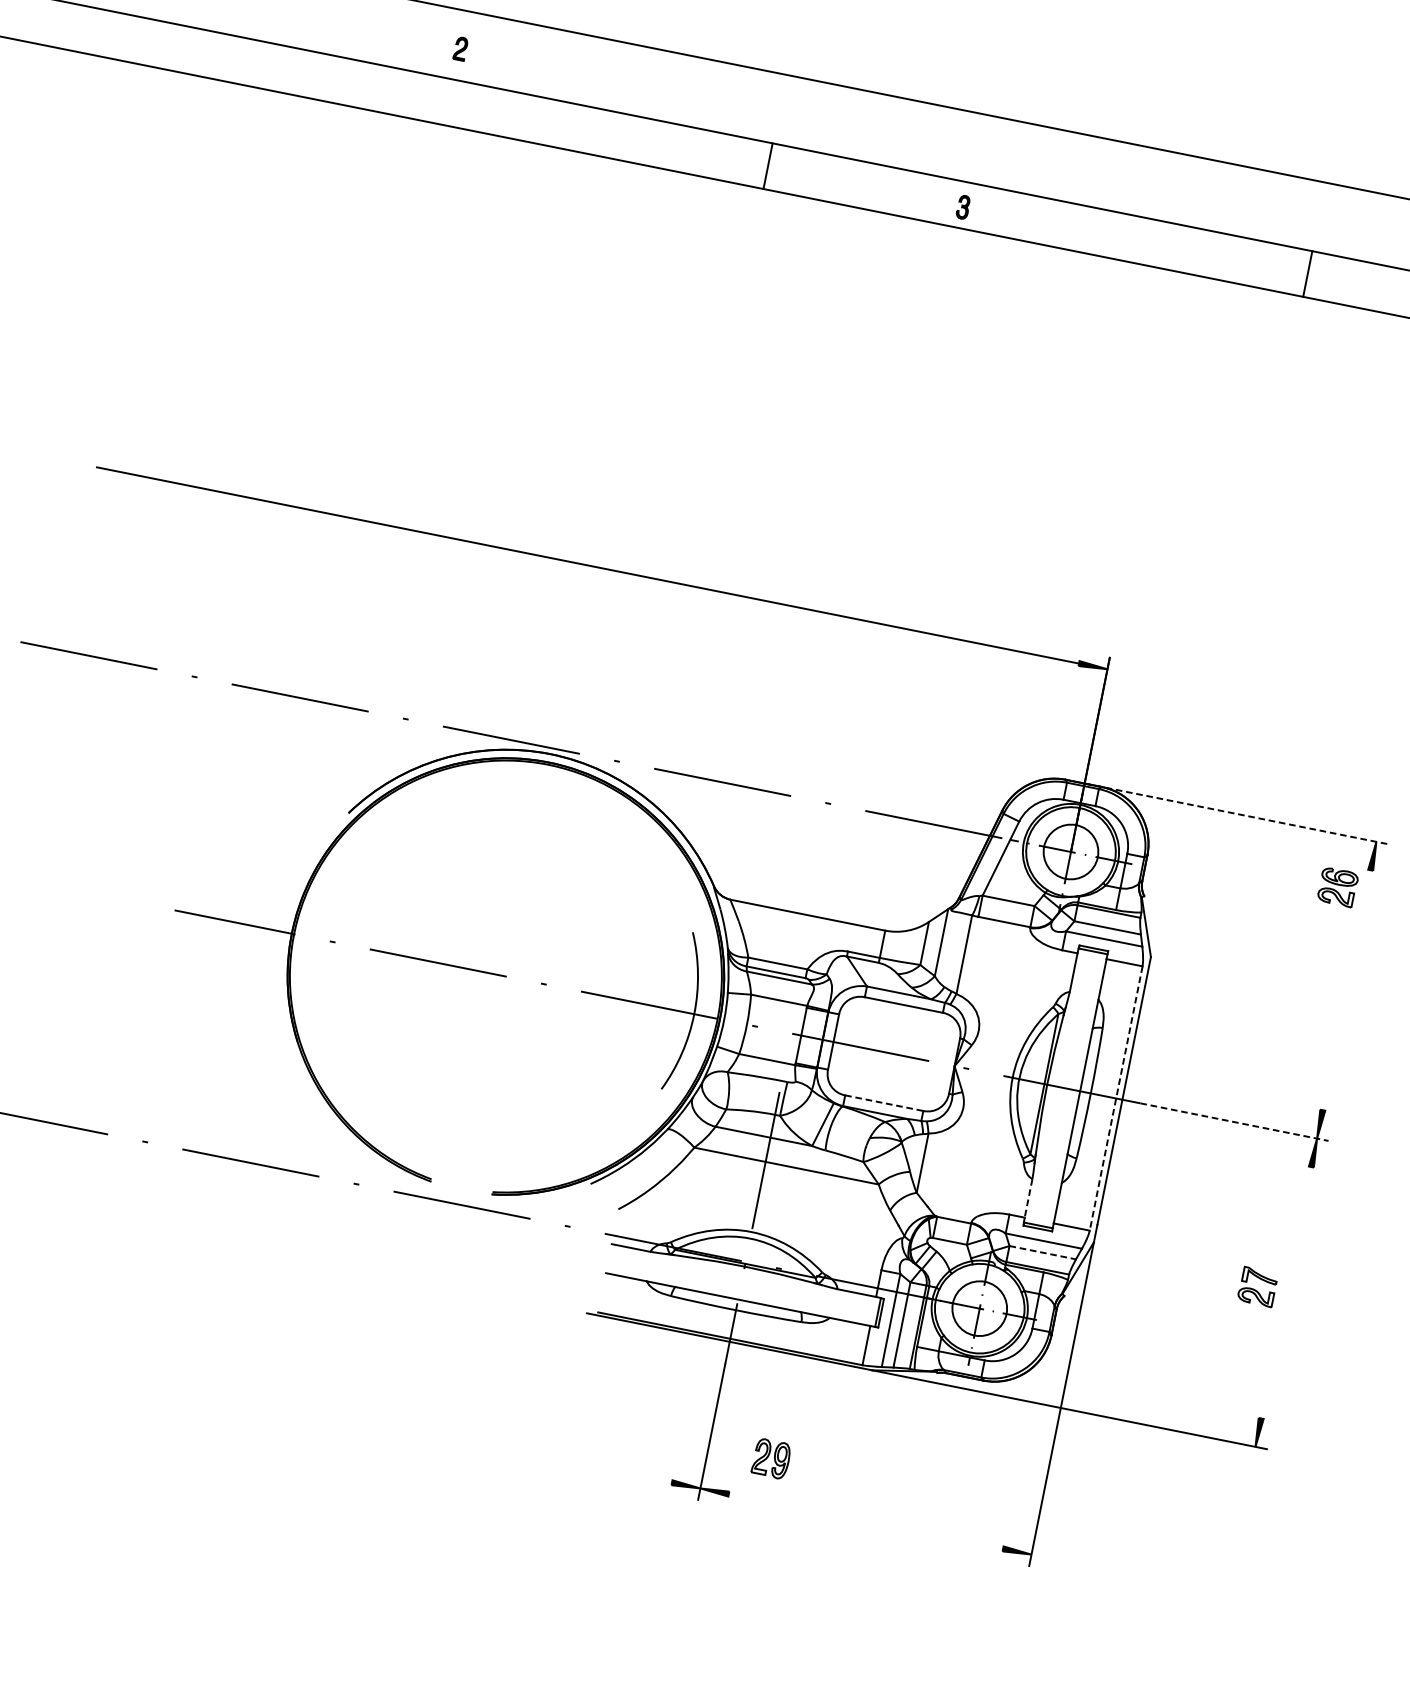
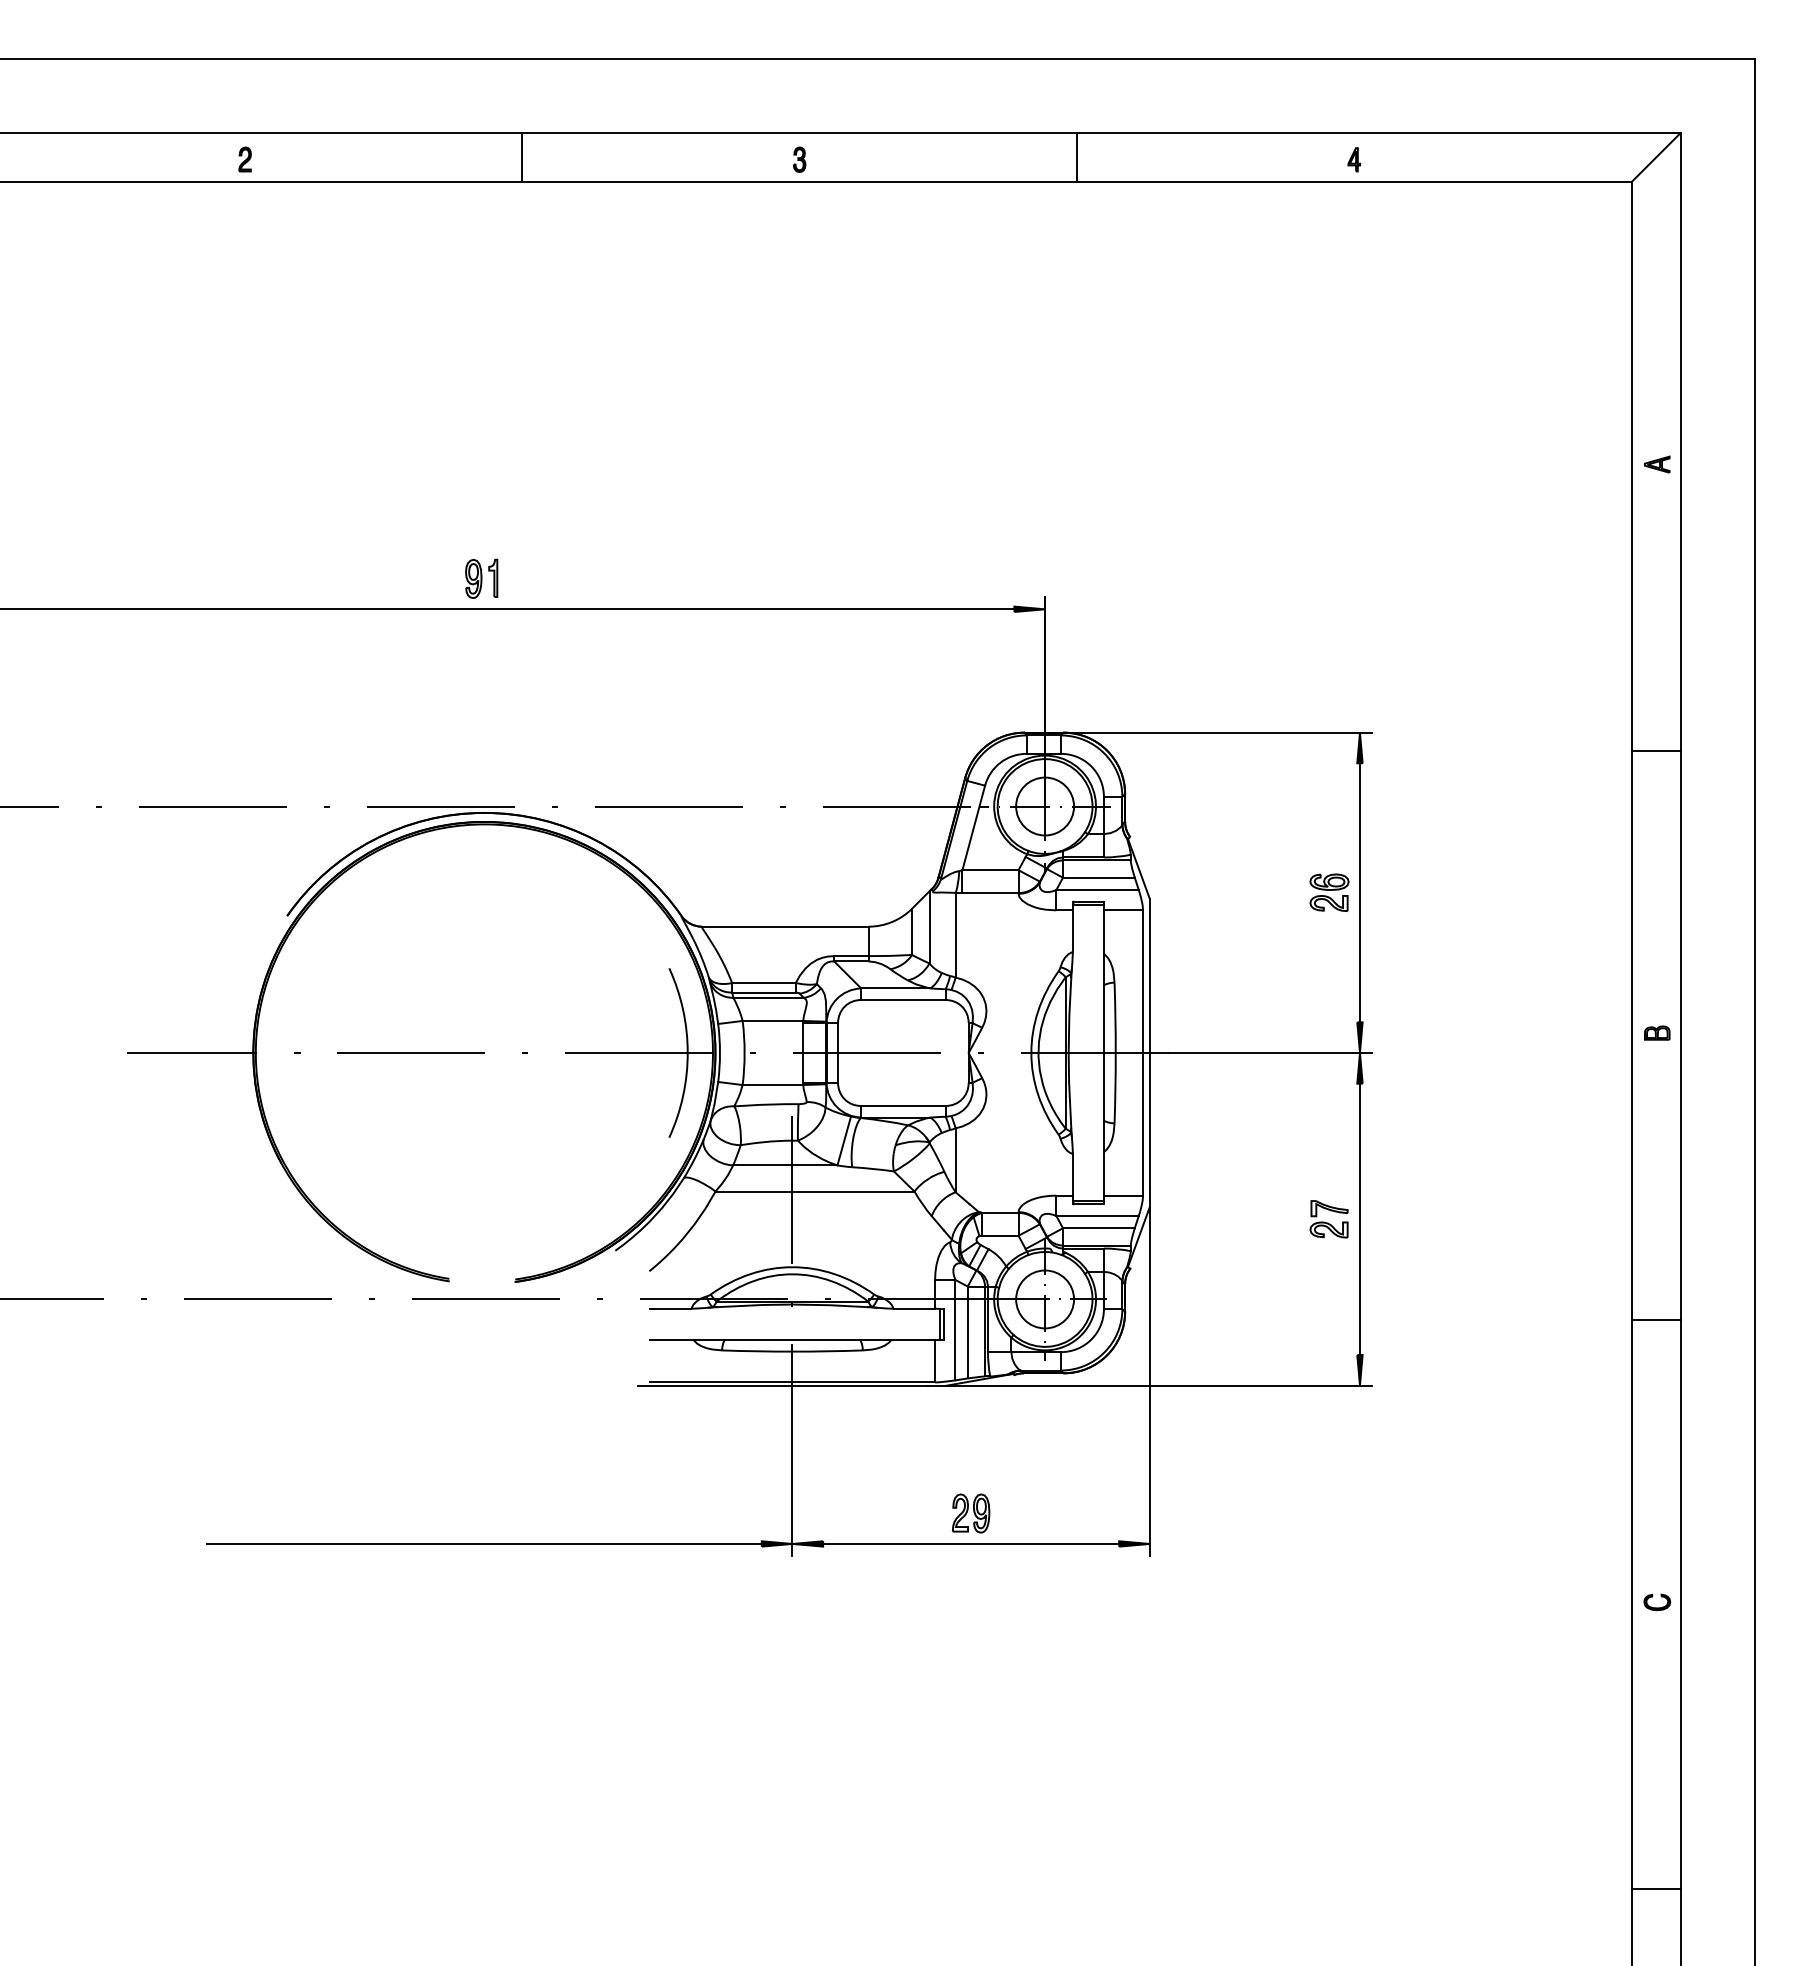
part: (460, 48) -> (244, 159), moved
line: (768, 166) -> (522, 157), moved
line: (1307, 273) -> (1076, 157), moved
part: (591, 536) -> (481, 578), added
line: (1237, 813) -> (1209, 732), dashed -> solid
part: (1338, 887) -> (1329, 892), moved
line: (1346, 989) -> (1359, 892), added
line: (1116, 1099) -> (1143, 1053), dashed -> solid
line: (884, 1102) -> (903, 1105), dashed -> solid
line: (1234, 1122) -> (1270, 1053), dashed -> solid
line: (1028, 1197) -> (1072, 1174), dashed -> solid
line: (1042, 1252) -> (1098, 1228), dashed -> solid
line: (1285, 1292) -> (1359, 1219), added
line: (415, 1431) -> (484, 1543), added
part: (771, 1458) -> (971, 1513), moved
line: (866, 1521) -> (971, 1543), added

